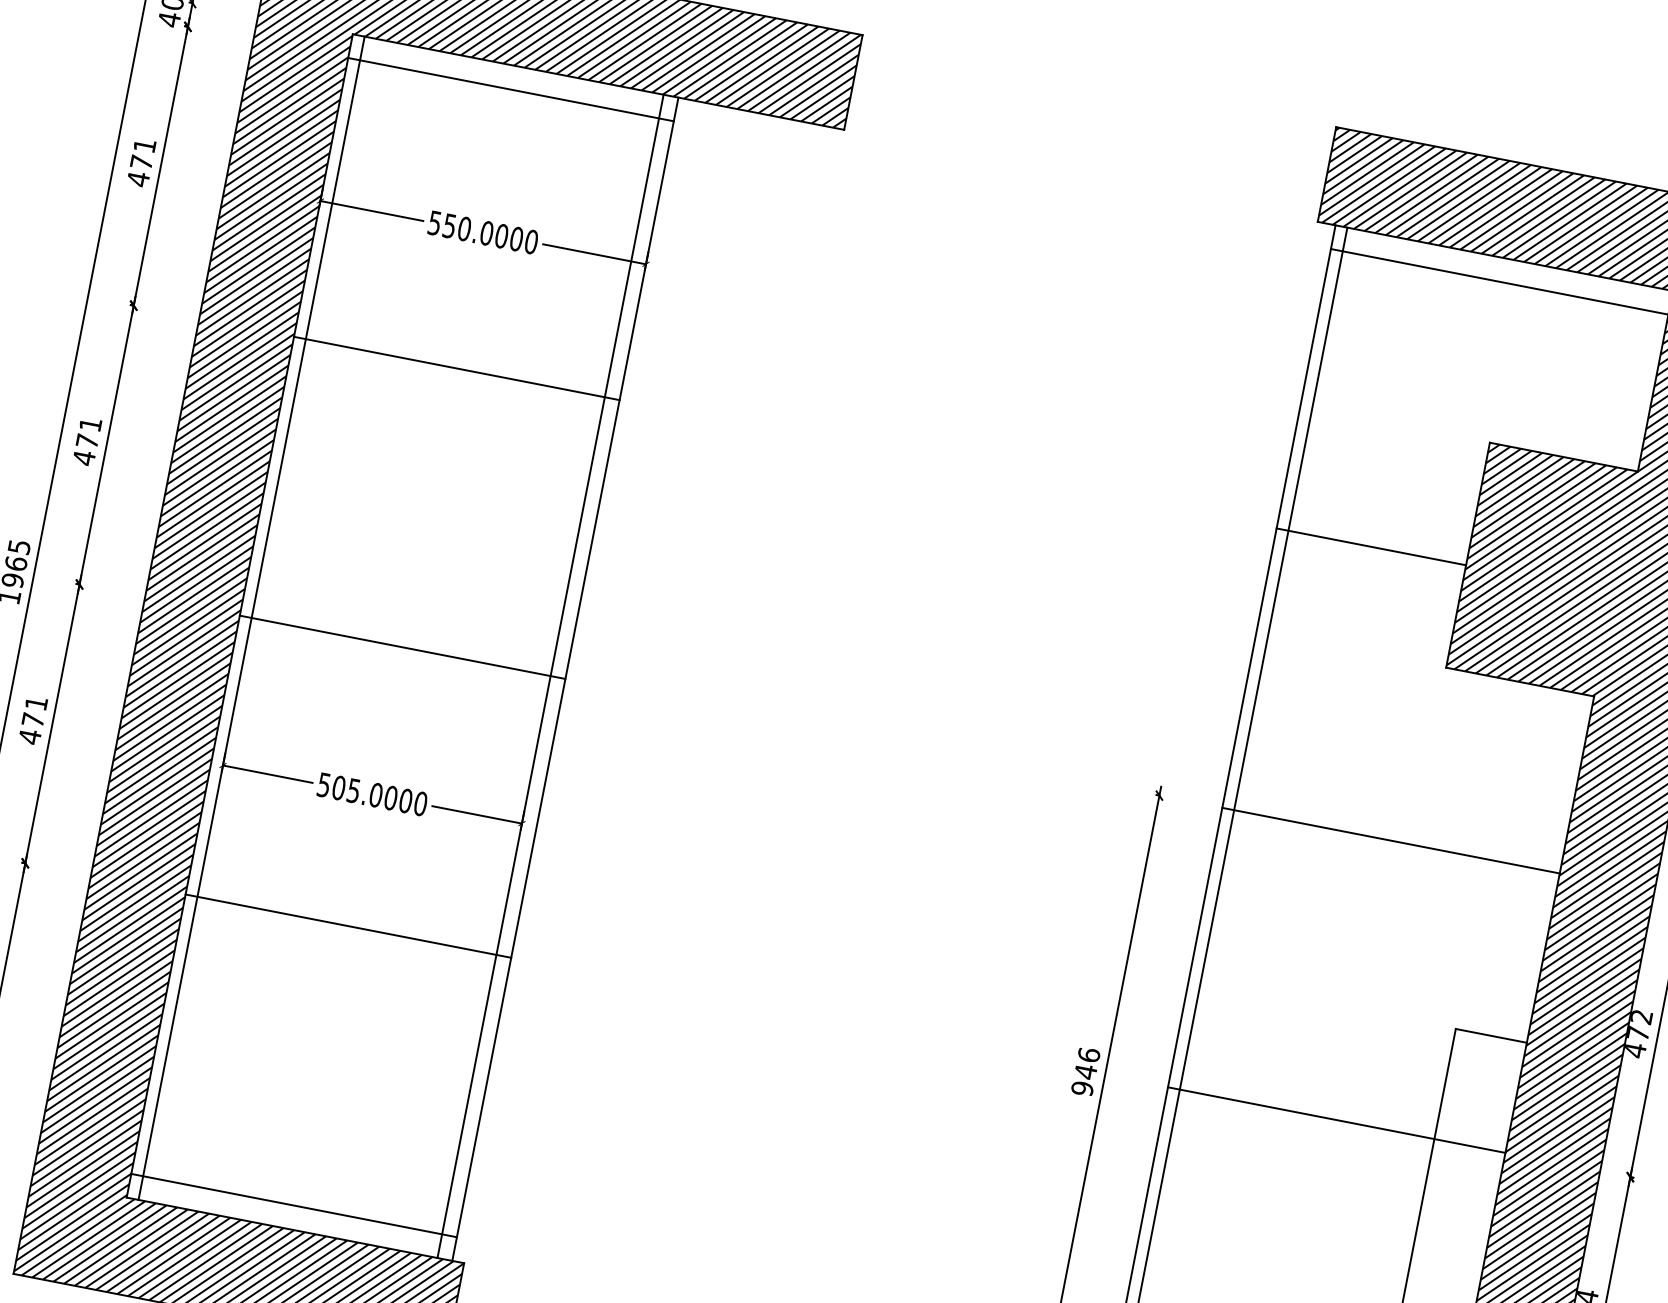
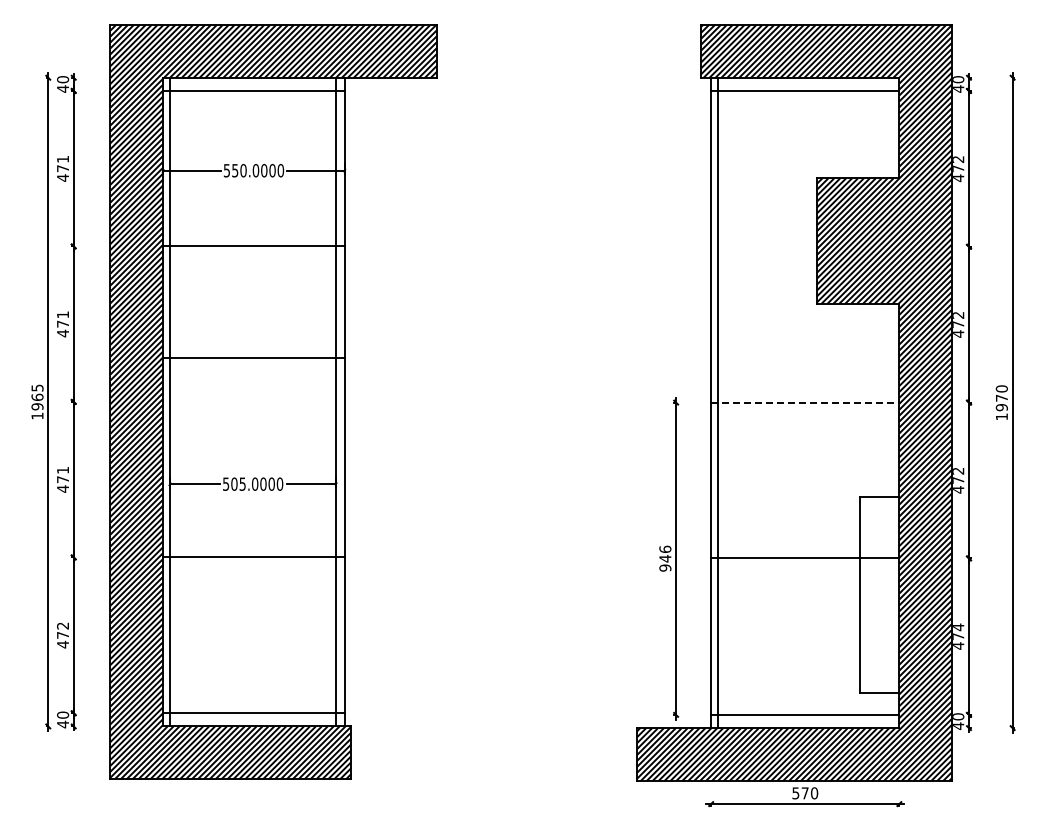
line: (1370, 546) -> (763, 246), removed
line: (402, 646) -> (253, 357), moved
line: (1391, 840) -> (805, 402), solid -> dashed

